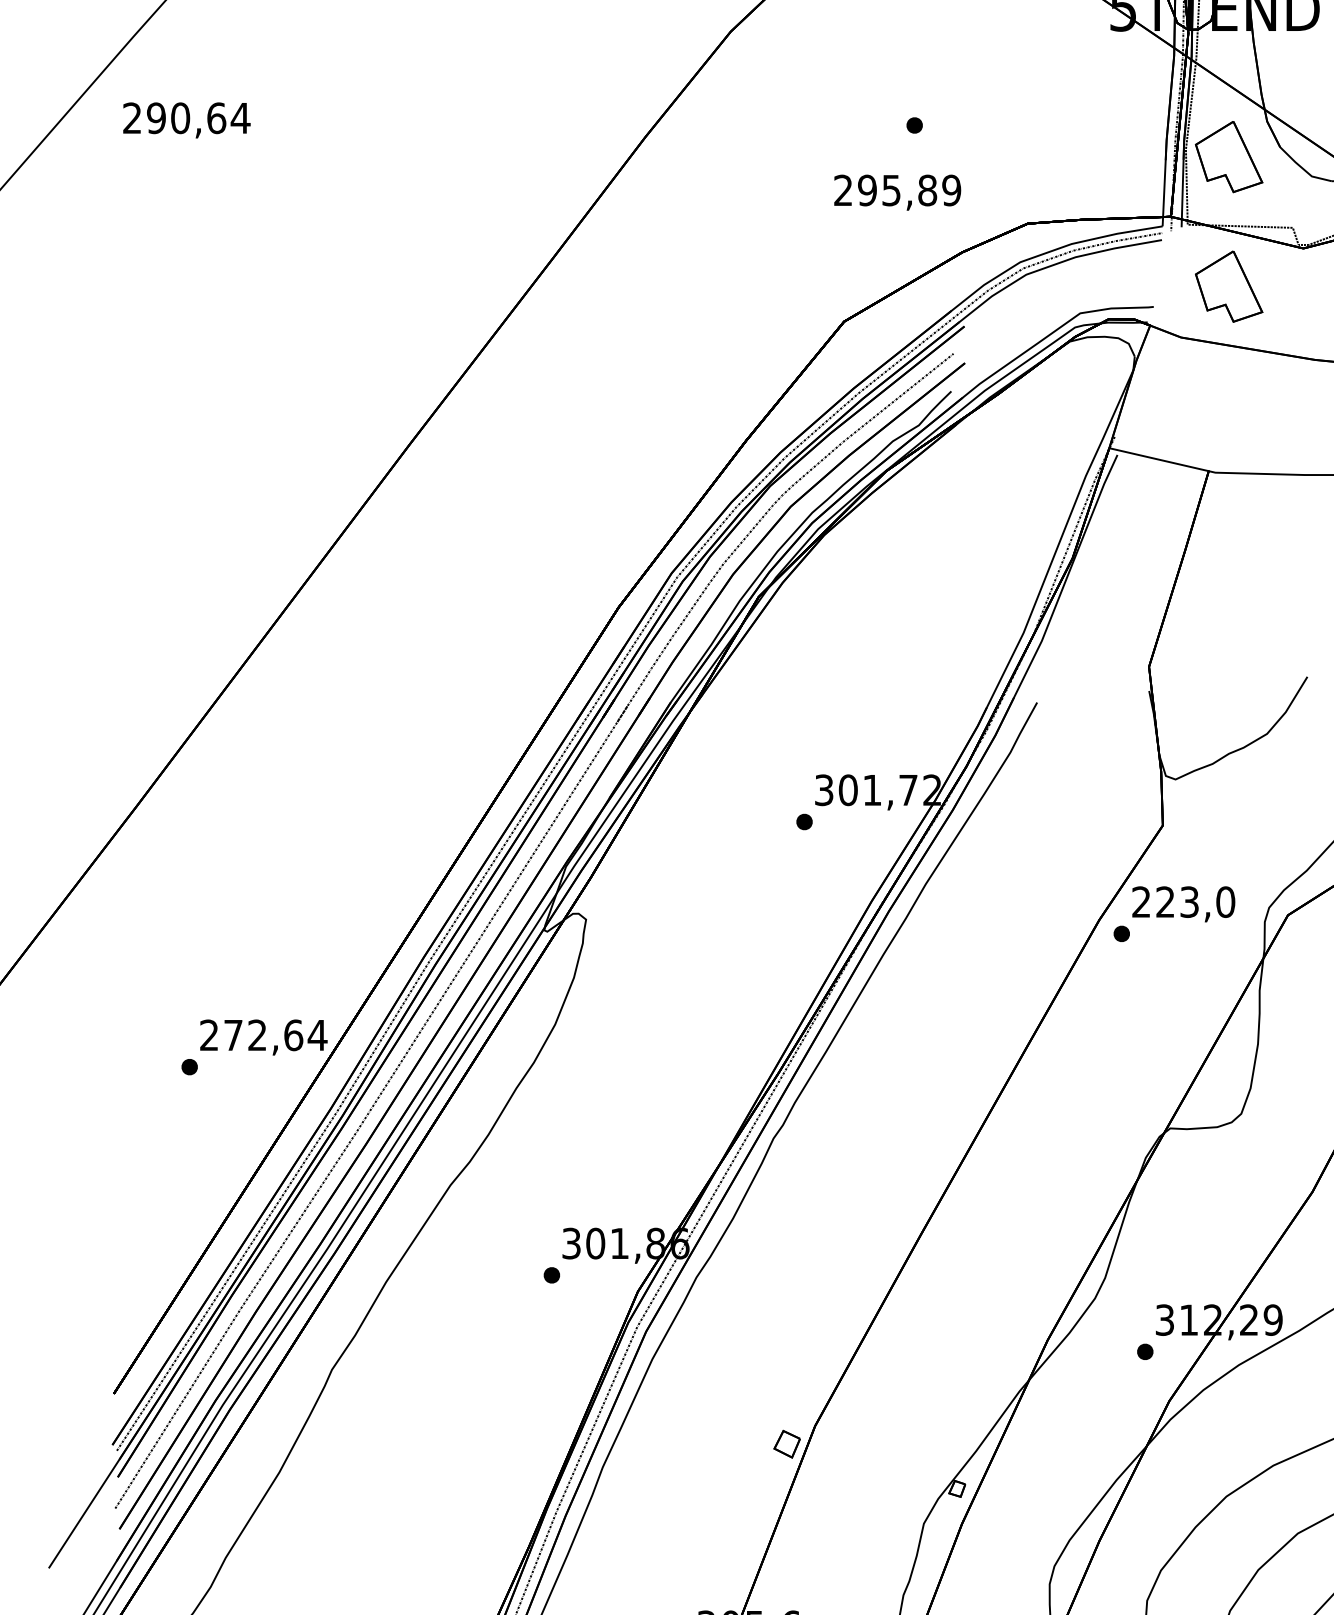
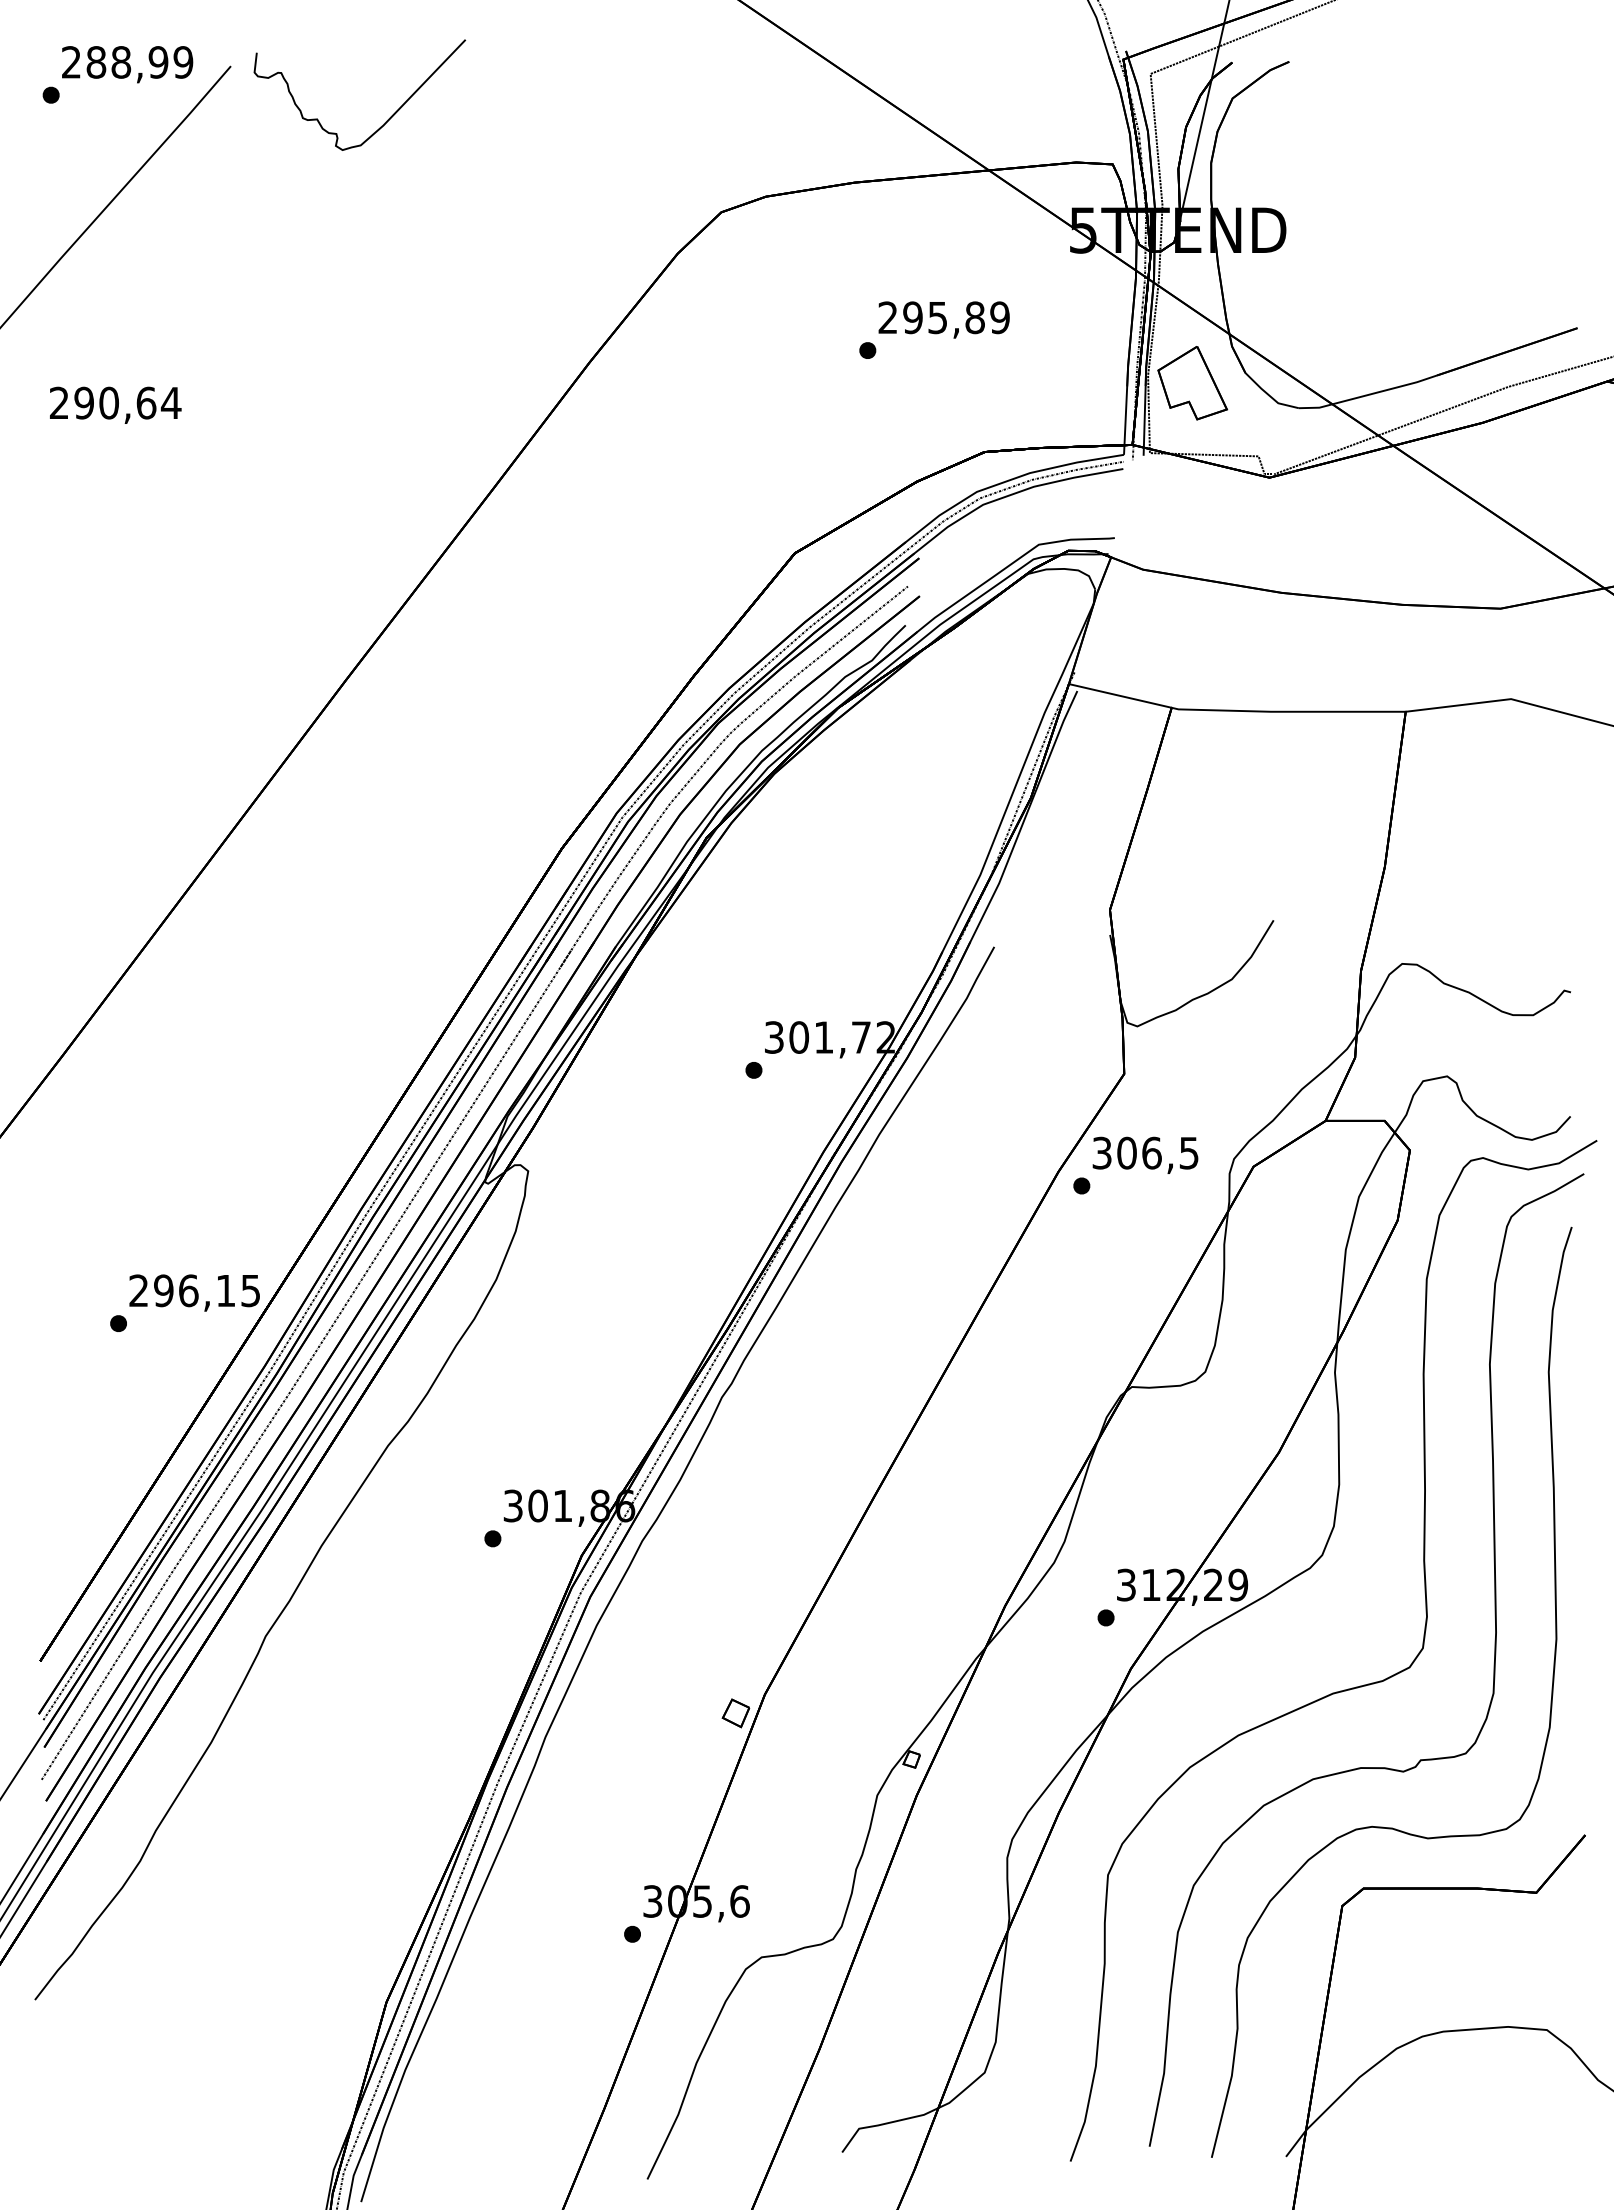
text: (186, 119) -> (115, 404), moved
text: (896, 192) -> (943, 319), moved
part: (1228, 287) -> (1192, 517), removed
text: (1183, 901) -> (1145, 1152), 223,0 -> 306,5
text: (275, 1035) -> (207, 1290), 272,64 -> 296,15

